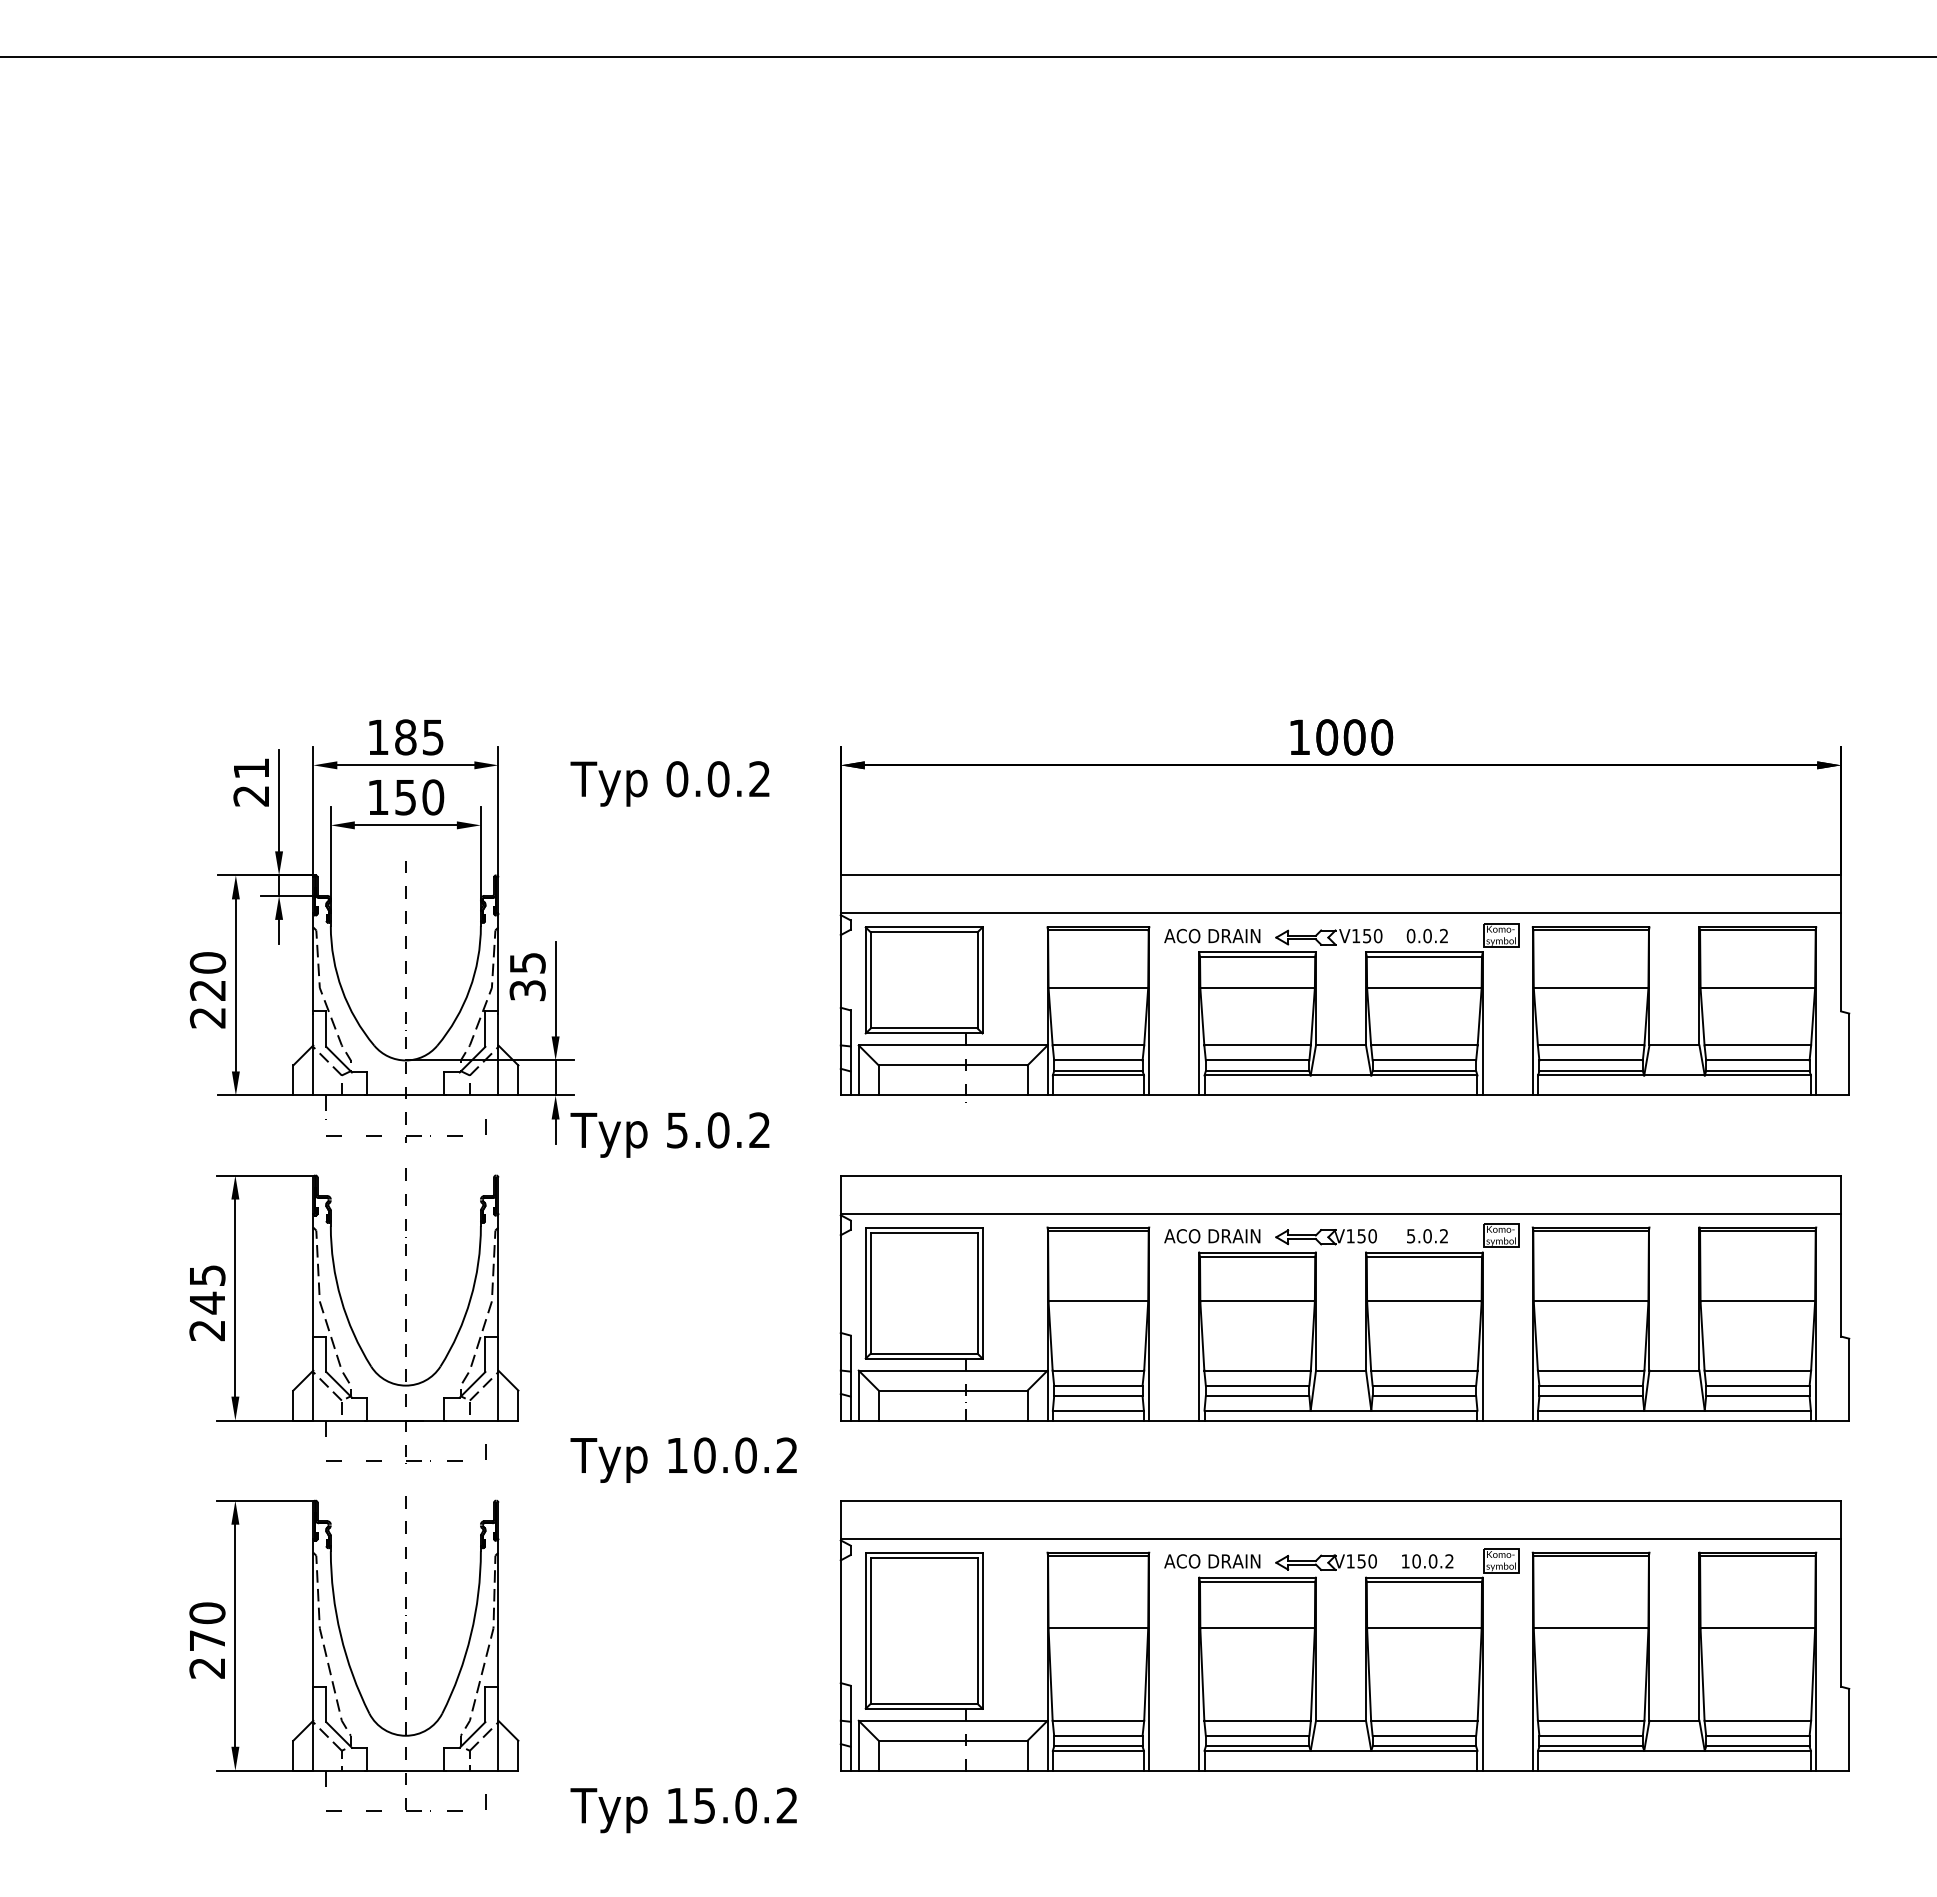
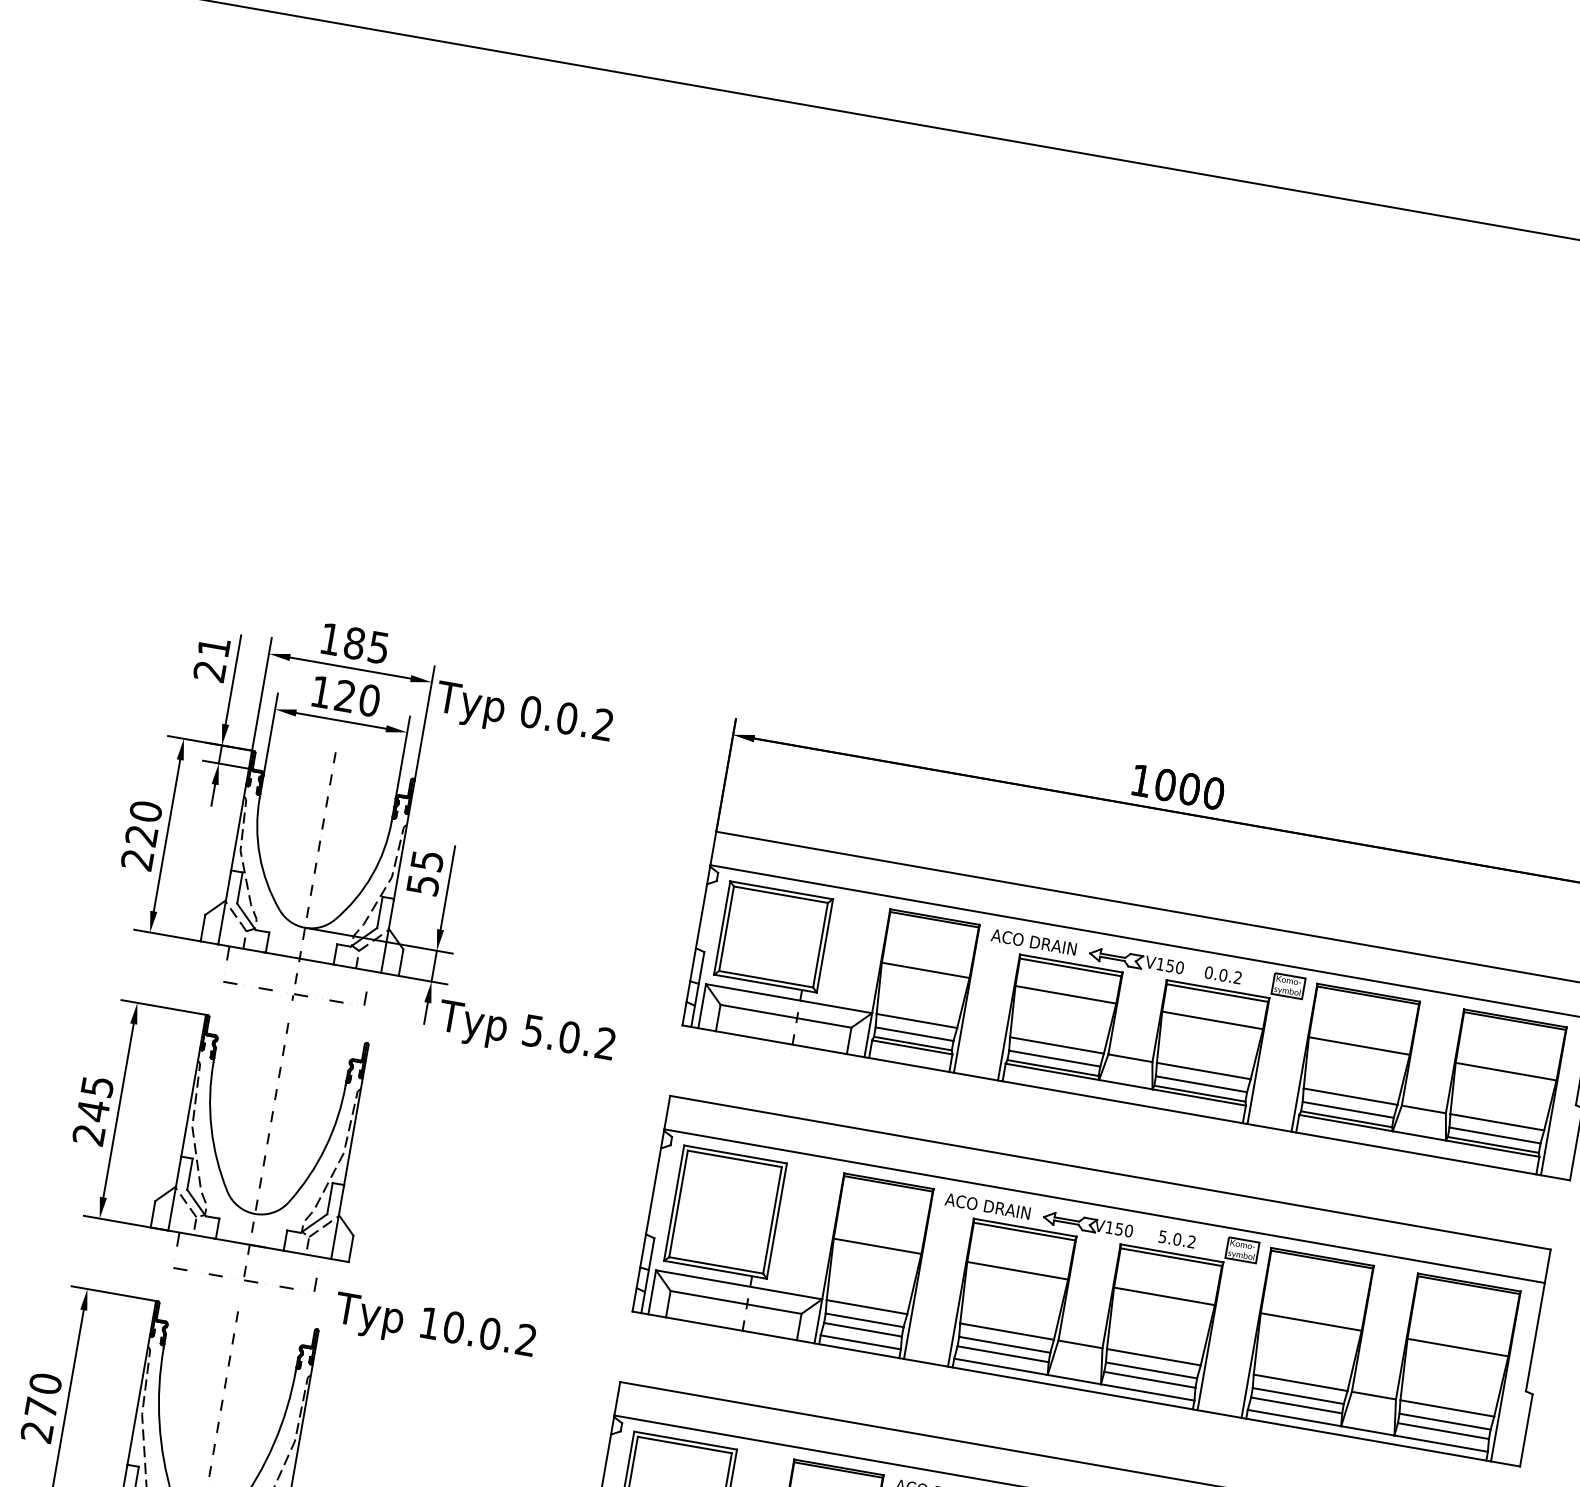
text: (669, 783) -> (523, 714), moved
text: (405, 797) -> (345, 696), 150 -> 120
text: (527, 990) -> (422, 884), 35 -> 55
text: (683, 1459) -> (434, 1327), moved

